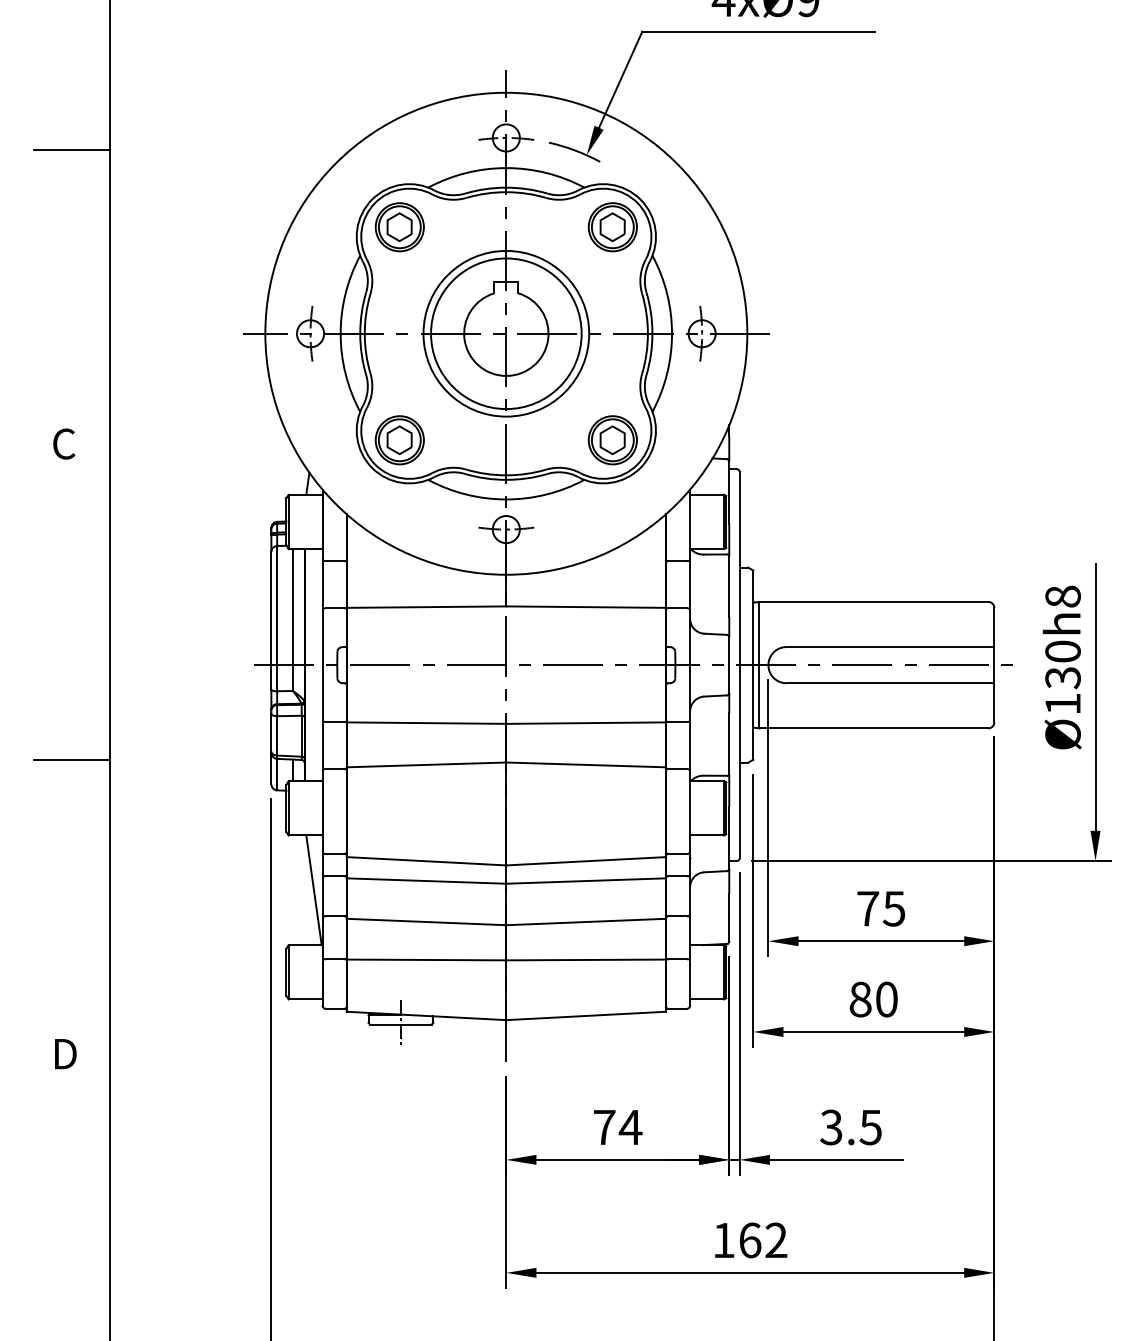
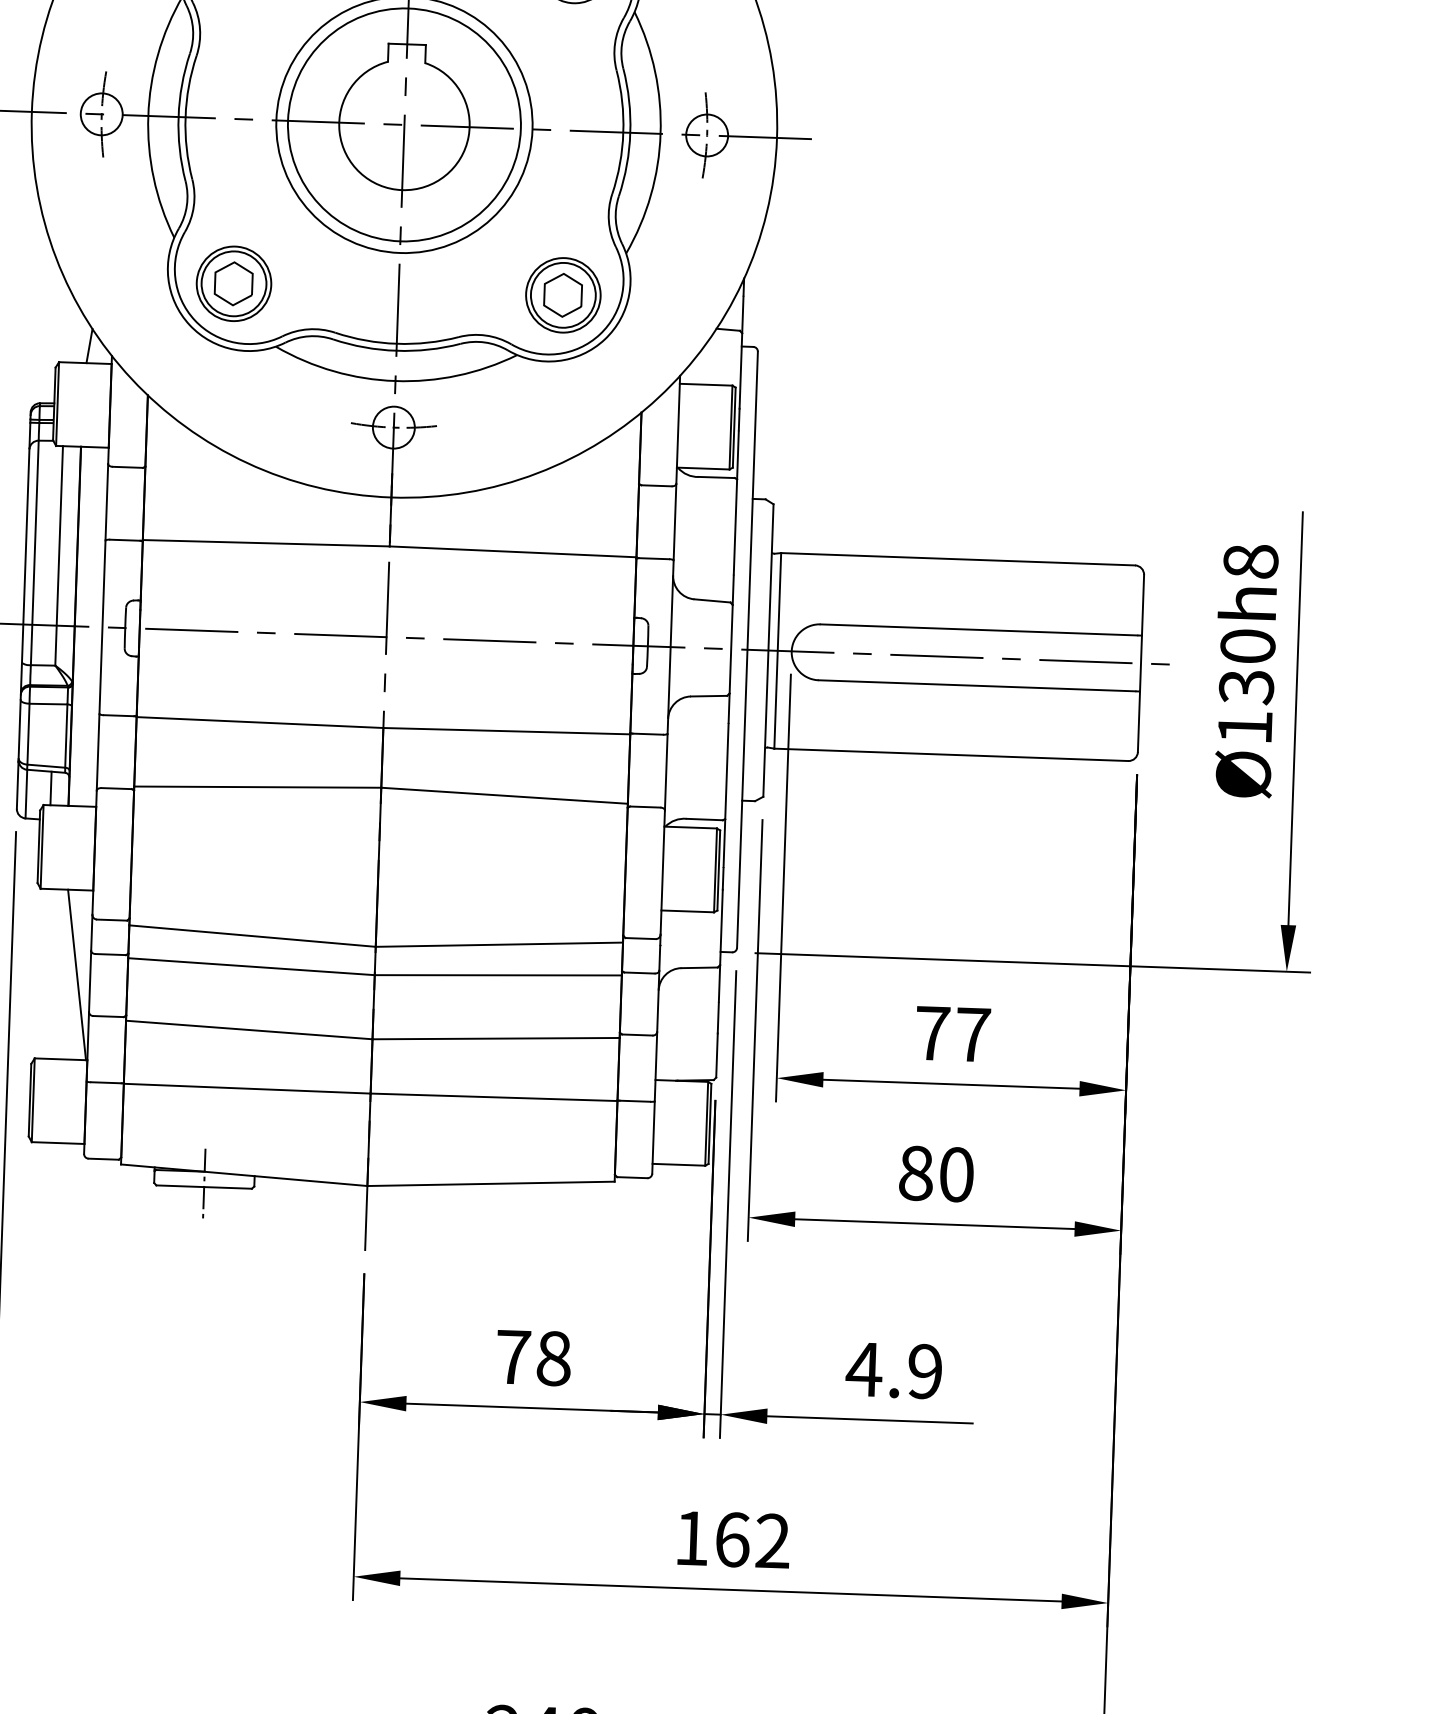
text: (894, 908) -> (973, 1034), 75 -> 77
text: (630, 1127) -> (553, 1358), 74 -> 78
text: (850, 1127) -> (893, 1370), 3.5 -> 4.9

